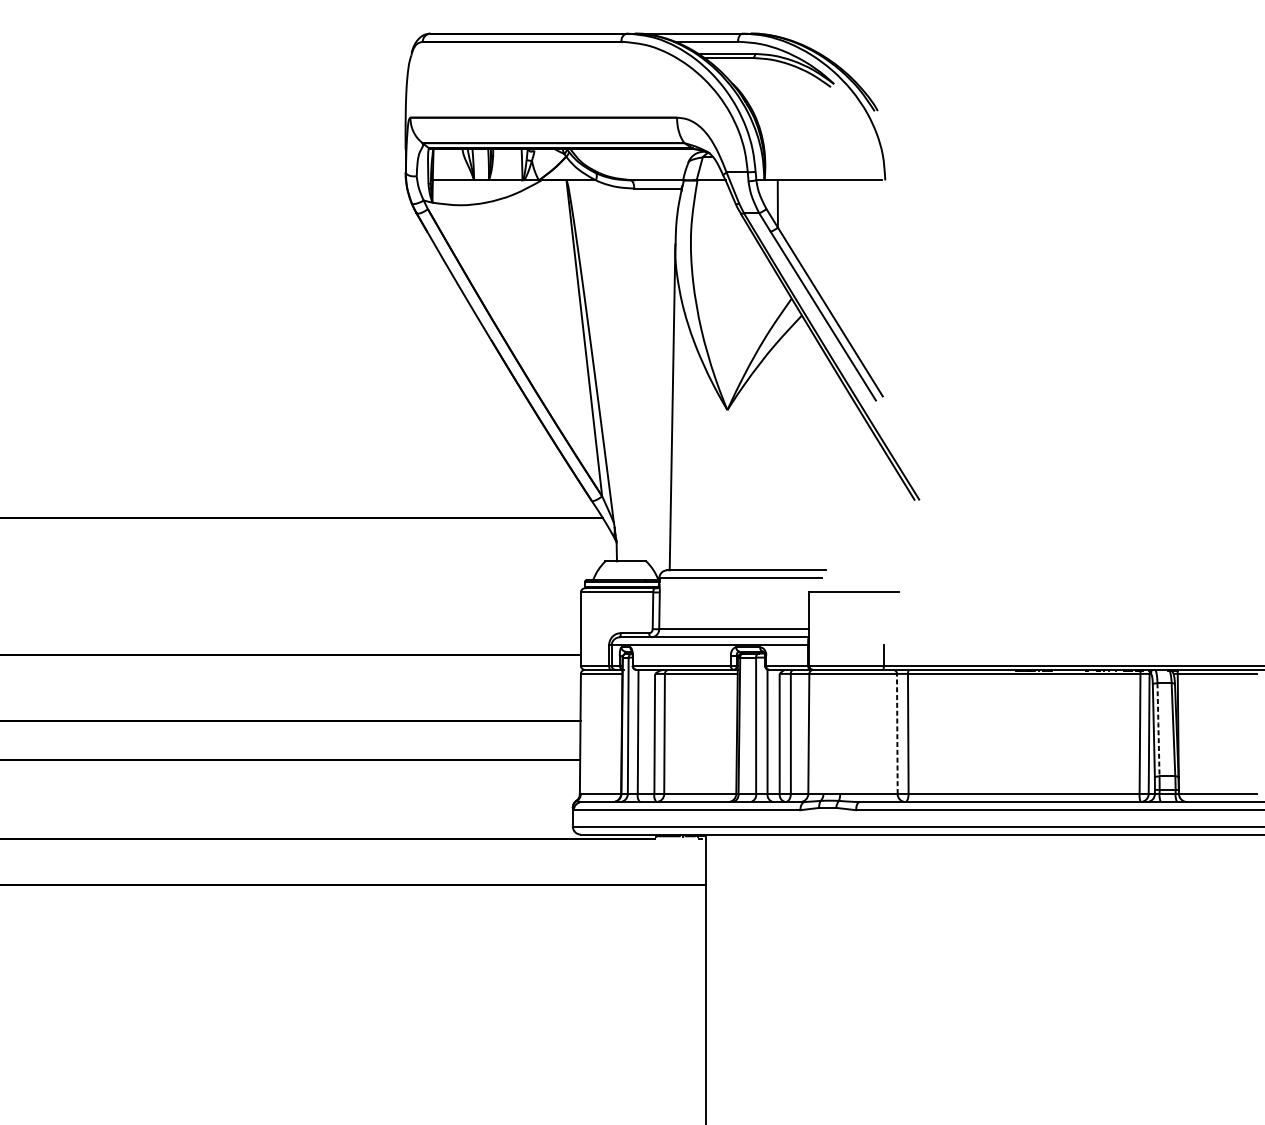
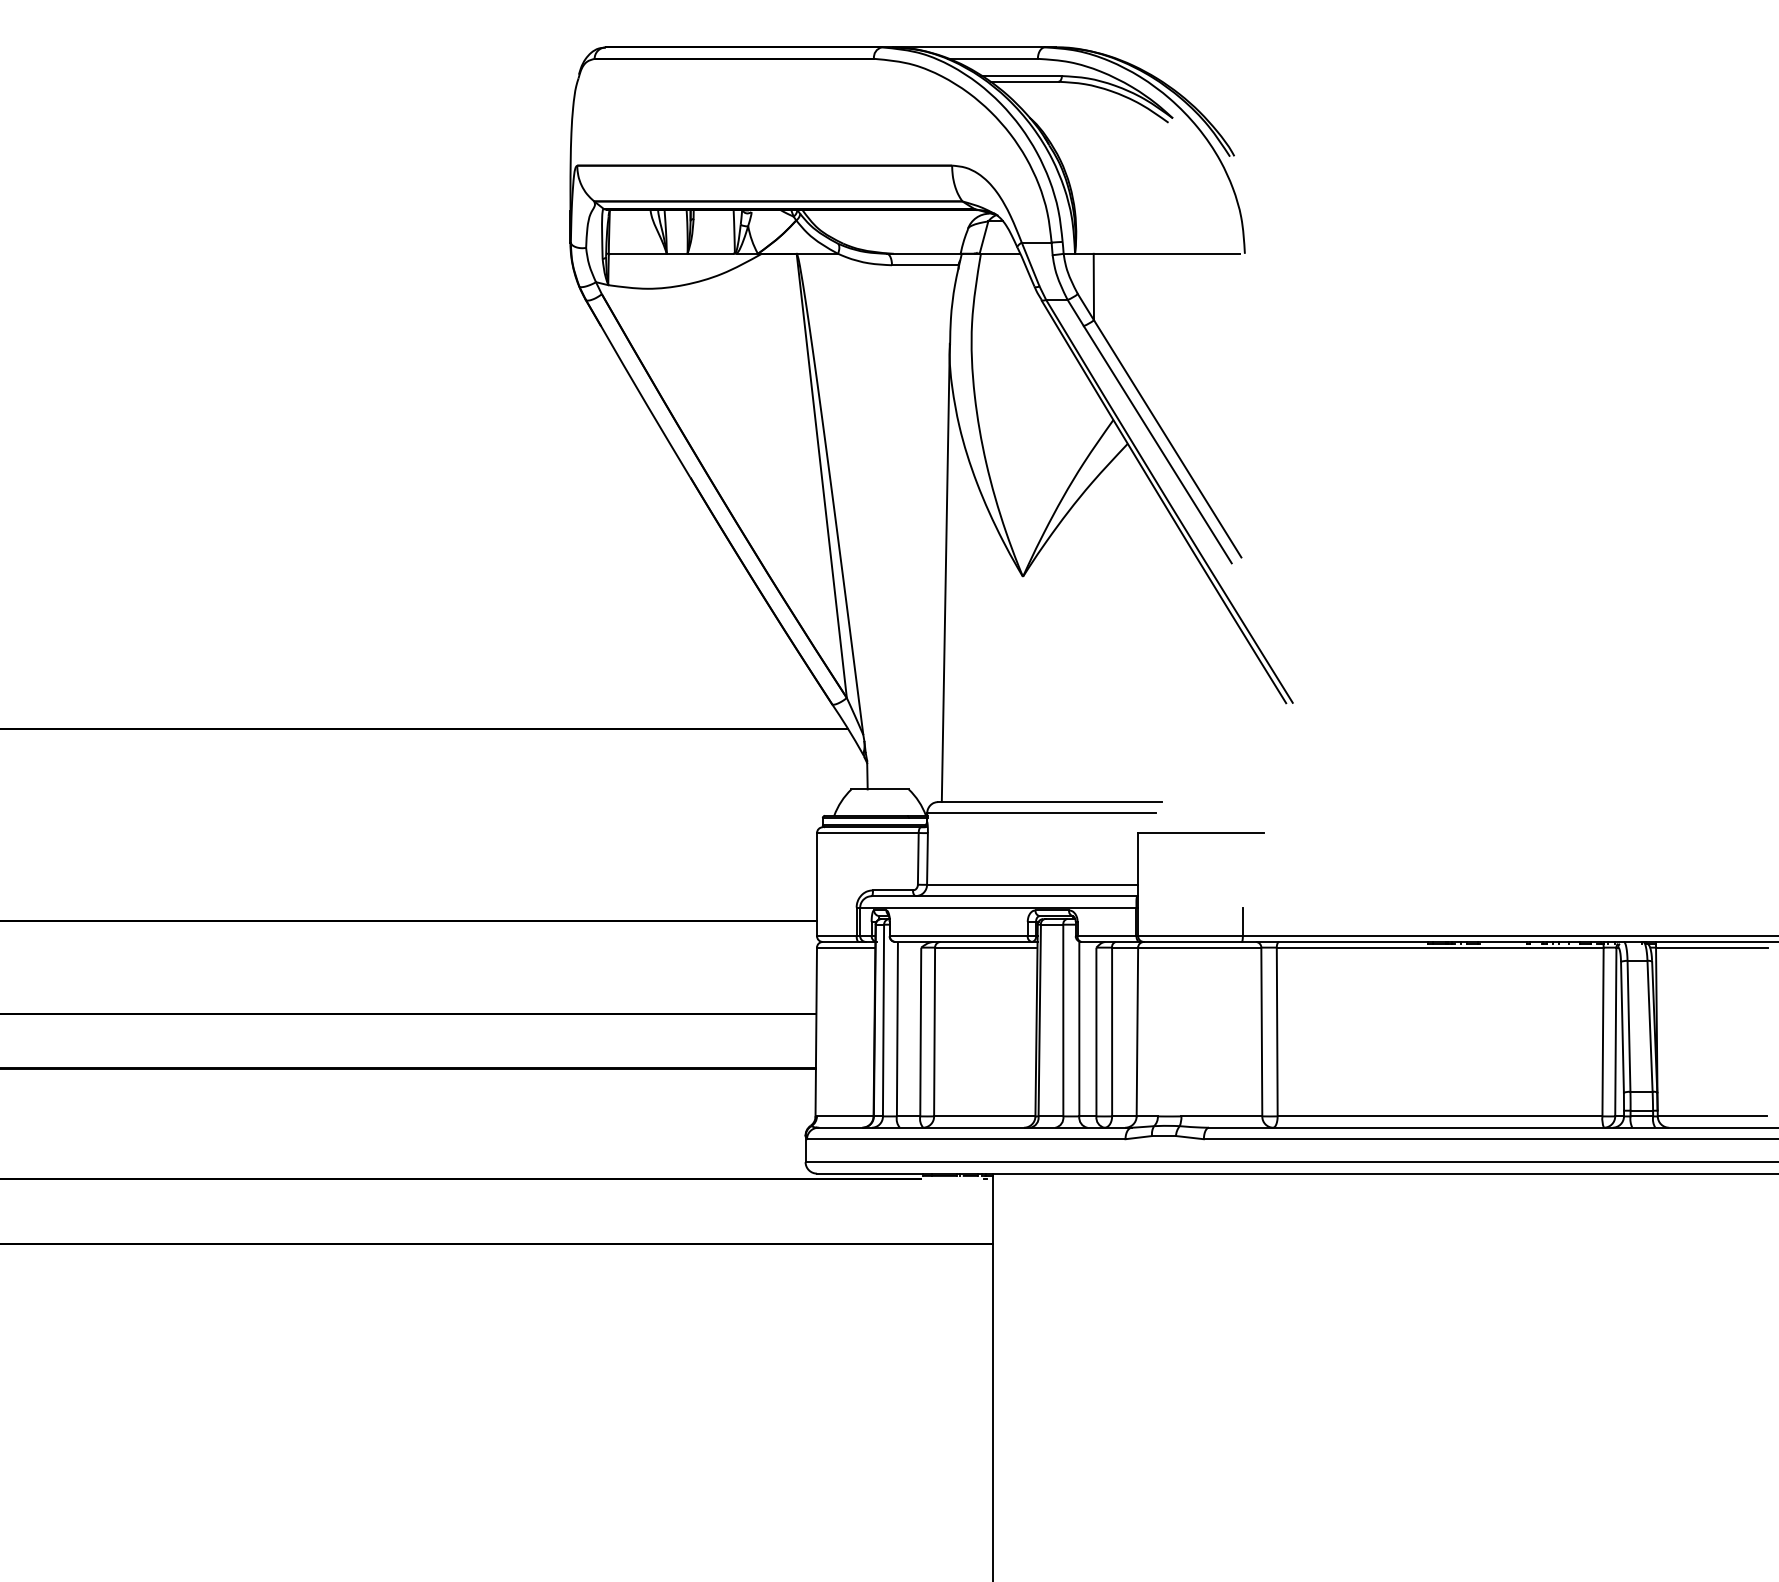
line: (1158, 729) -> (1628, 1025), dashed -> solid
line: (897, 733) -> (1261, 1031), dashed -> solid

